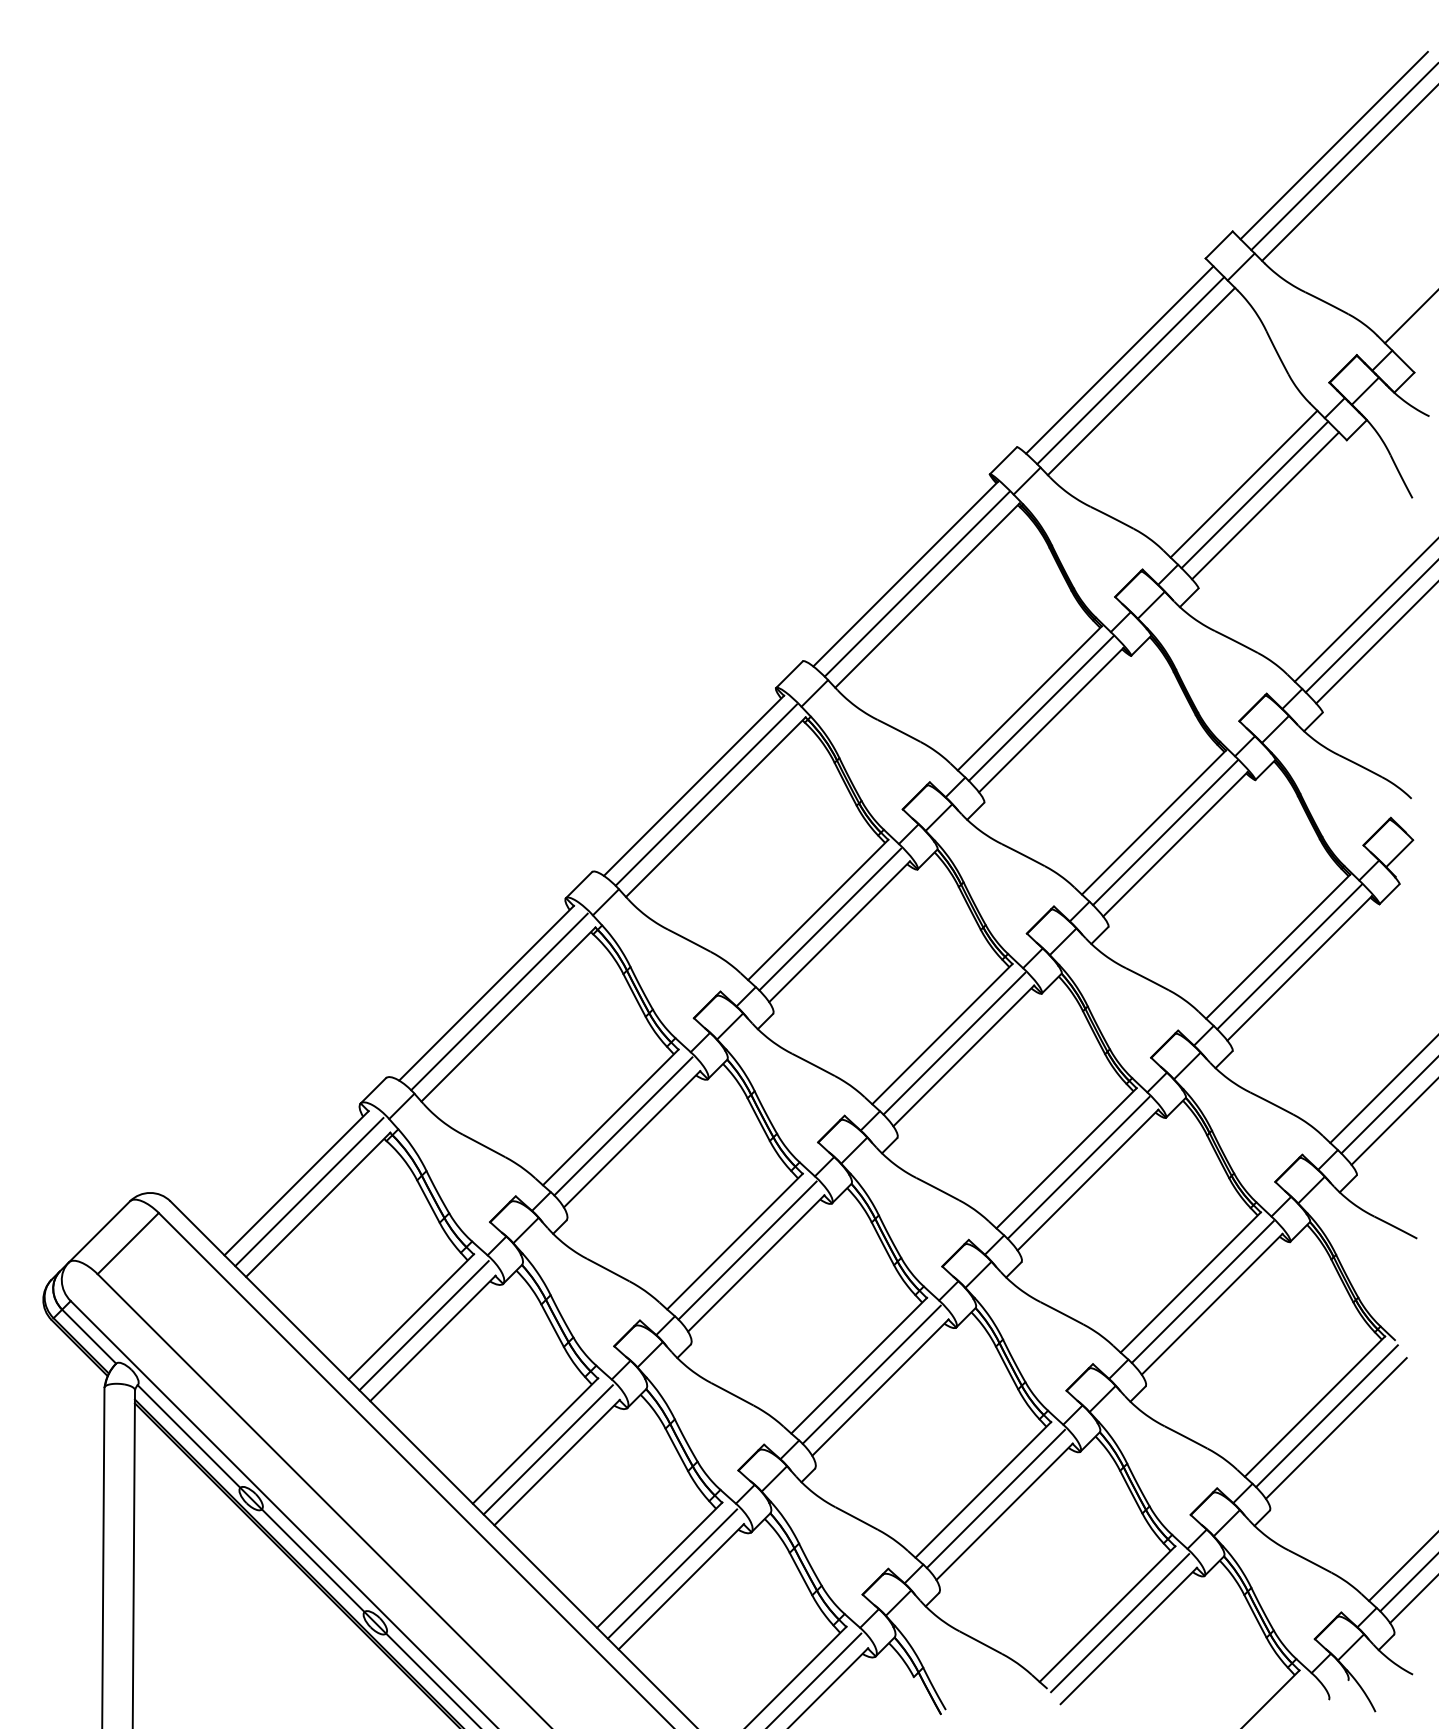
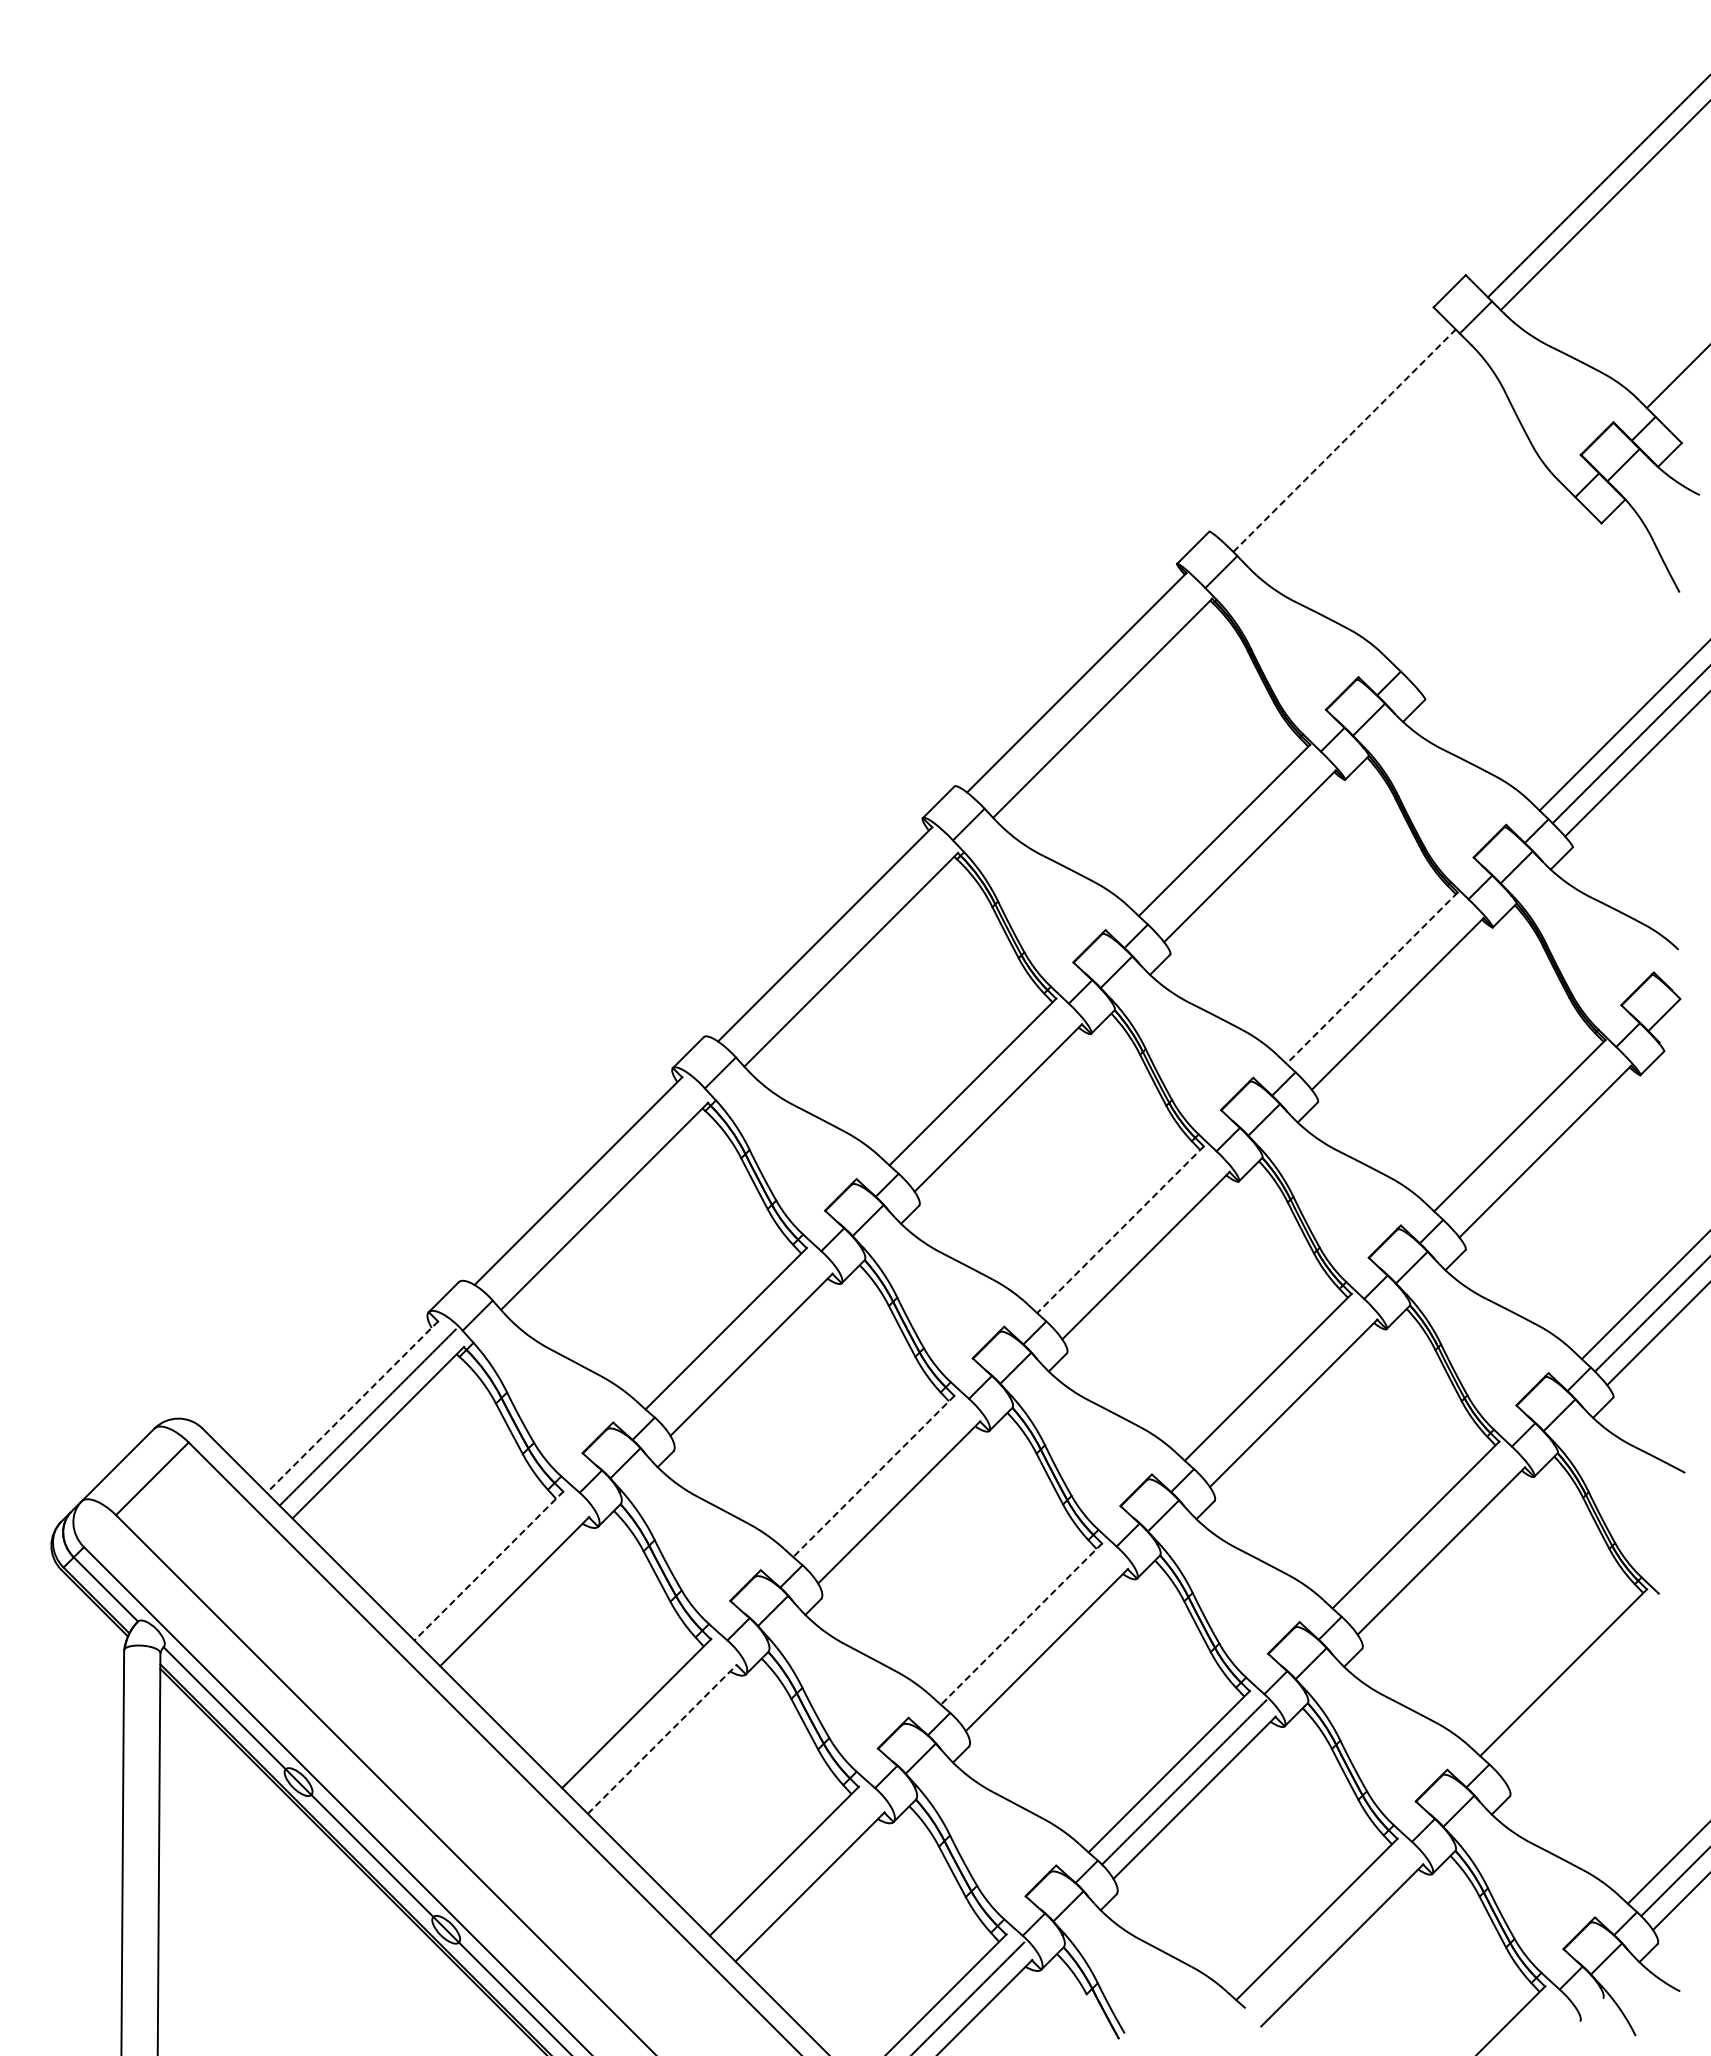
line: (1334, 145) -> (1586, 172), removed
line: (1119, 359) -> (1331, 427), removed
line: (1130, 370) -> (1344, 440), solid -> dashed
line: (1141, 381) -> (1357, 453), removed
line: (1243, 483) -> (1478, 575), removed
line: (1255, 494) -> (1492, 588), removed
line: (1265, 505) -> (1504, 601), removed
line: (917, 584) -> (1090, 694), removed
line: (1041, 708) -> (1238, 842), removed
line: (706, 795) -> (839, 945), removed
line: (1153, 822) -> (1371, 978), solid -> dashed
line: (1165, 832) -> (1385, 990), removed
line: (829, 919) -> (986, 1093), removed
line: (1289, 956) -> (1533, 1137), removed
line: (499, 1001) -> (593, 1191), removed
line: (942, 1033) -> (1120, 1229), solid -> dashed
line: (954, 1043) -> (1134, 1240), removed
line: (623, 1126) -> (741, 1339), removed
line: (1078, 1167) -> (1282, 1388), removed
line: (296, 1183) -> (352, 1407), solid -> dashed
line: (734, 1241) -> (873, 1476), solid -> dashed
line: (747, 1250) -> (888, 1487), removed
line: (1202, 1292) -> (1429, 1536), removed
line: (410, 1317) -> (488, 1566), solid -> dashed
line: (424, 1325) -> (504, 1576), removed
line: (859, 1366) -> (1021, 1624), solid -> dashed
line: (871, 1374) -> (1036, 1634), removed
line: (1326, 1415) -> (1577, 1683), removed
line: (1335, 1428) -> (1588, 1698), removed
line: (547, 1449) -> (651, 1723), removed
line: (557, 1461) -> (662, 1738), solid -> dashed
line: (672, 1573) -> (799, 1871), removed
line: (1119, 1623) -> (1331, 1930), removed

